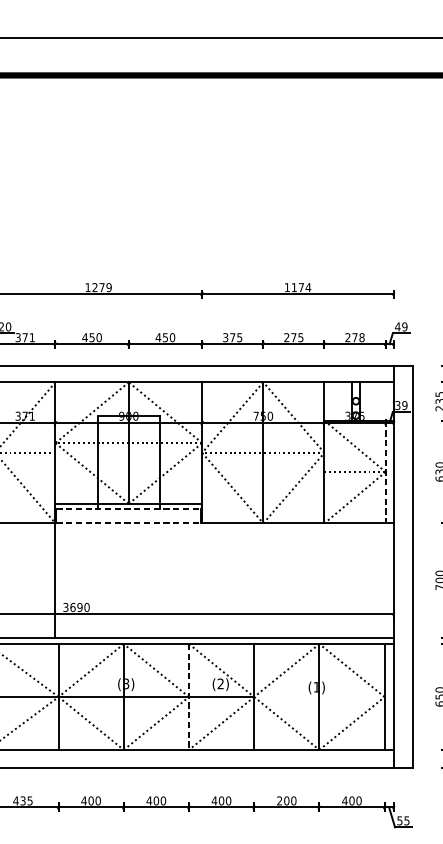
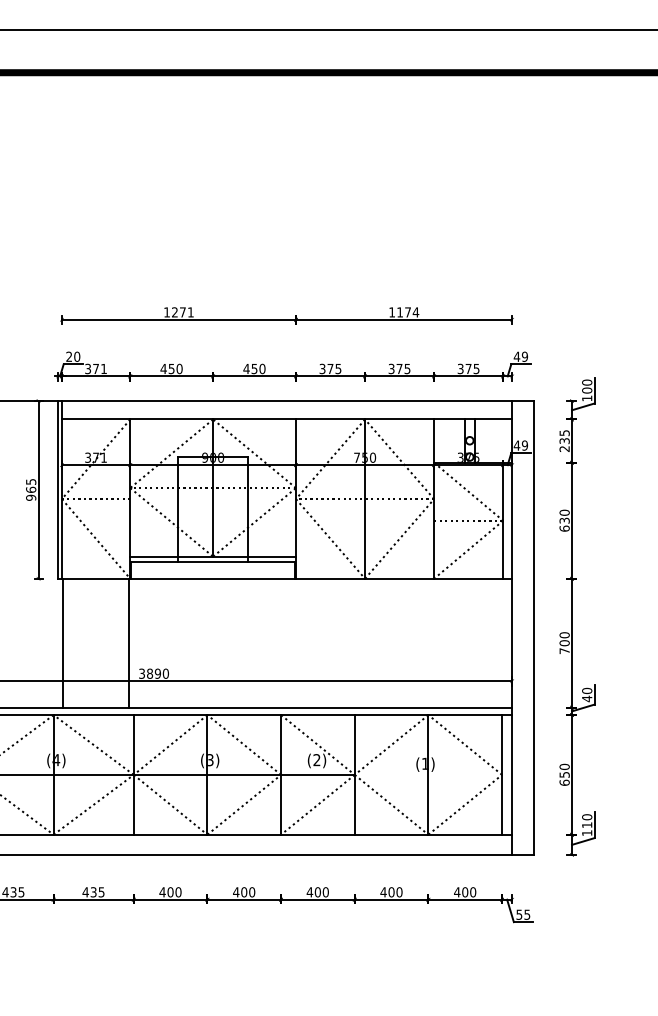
text: (108, 287) -> (190, 312), 1279 -> 1271
text: (354, 337) -> (468, 368), 278 -> 375
text: (286, 338) -> (391, 369), 275 -> 375
text: (397, 405) -> (516, 445), 39 -> 49
line: (385, 472) -> (503, 521), dashed -> solid
line: (129, 508) -> (213, 562), dashed -> solid
line: (129, 523) -> (213, 578), dashed -> solid
text: (73, 607) -> (150, 673), 3690 -> 3890
line: (189, 696) -> (281, 774), dashed -> solid
text: (279, 801) -> (383, 892), 200 -> 400

